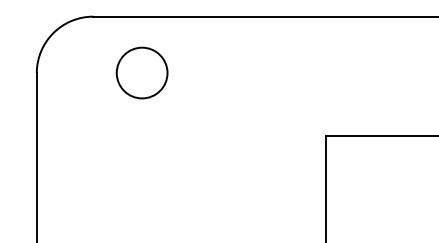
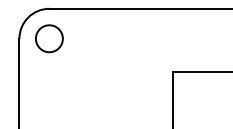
circle: (142, 72) -> (49, 38), moved

